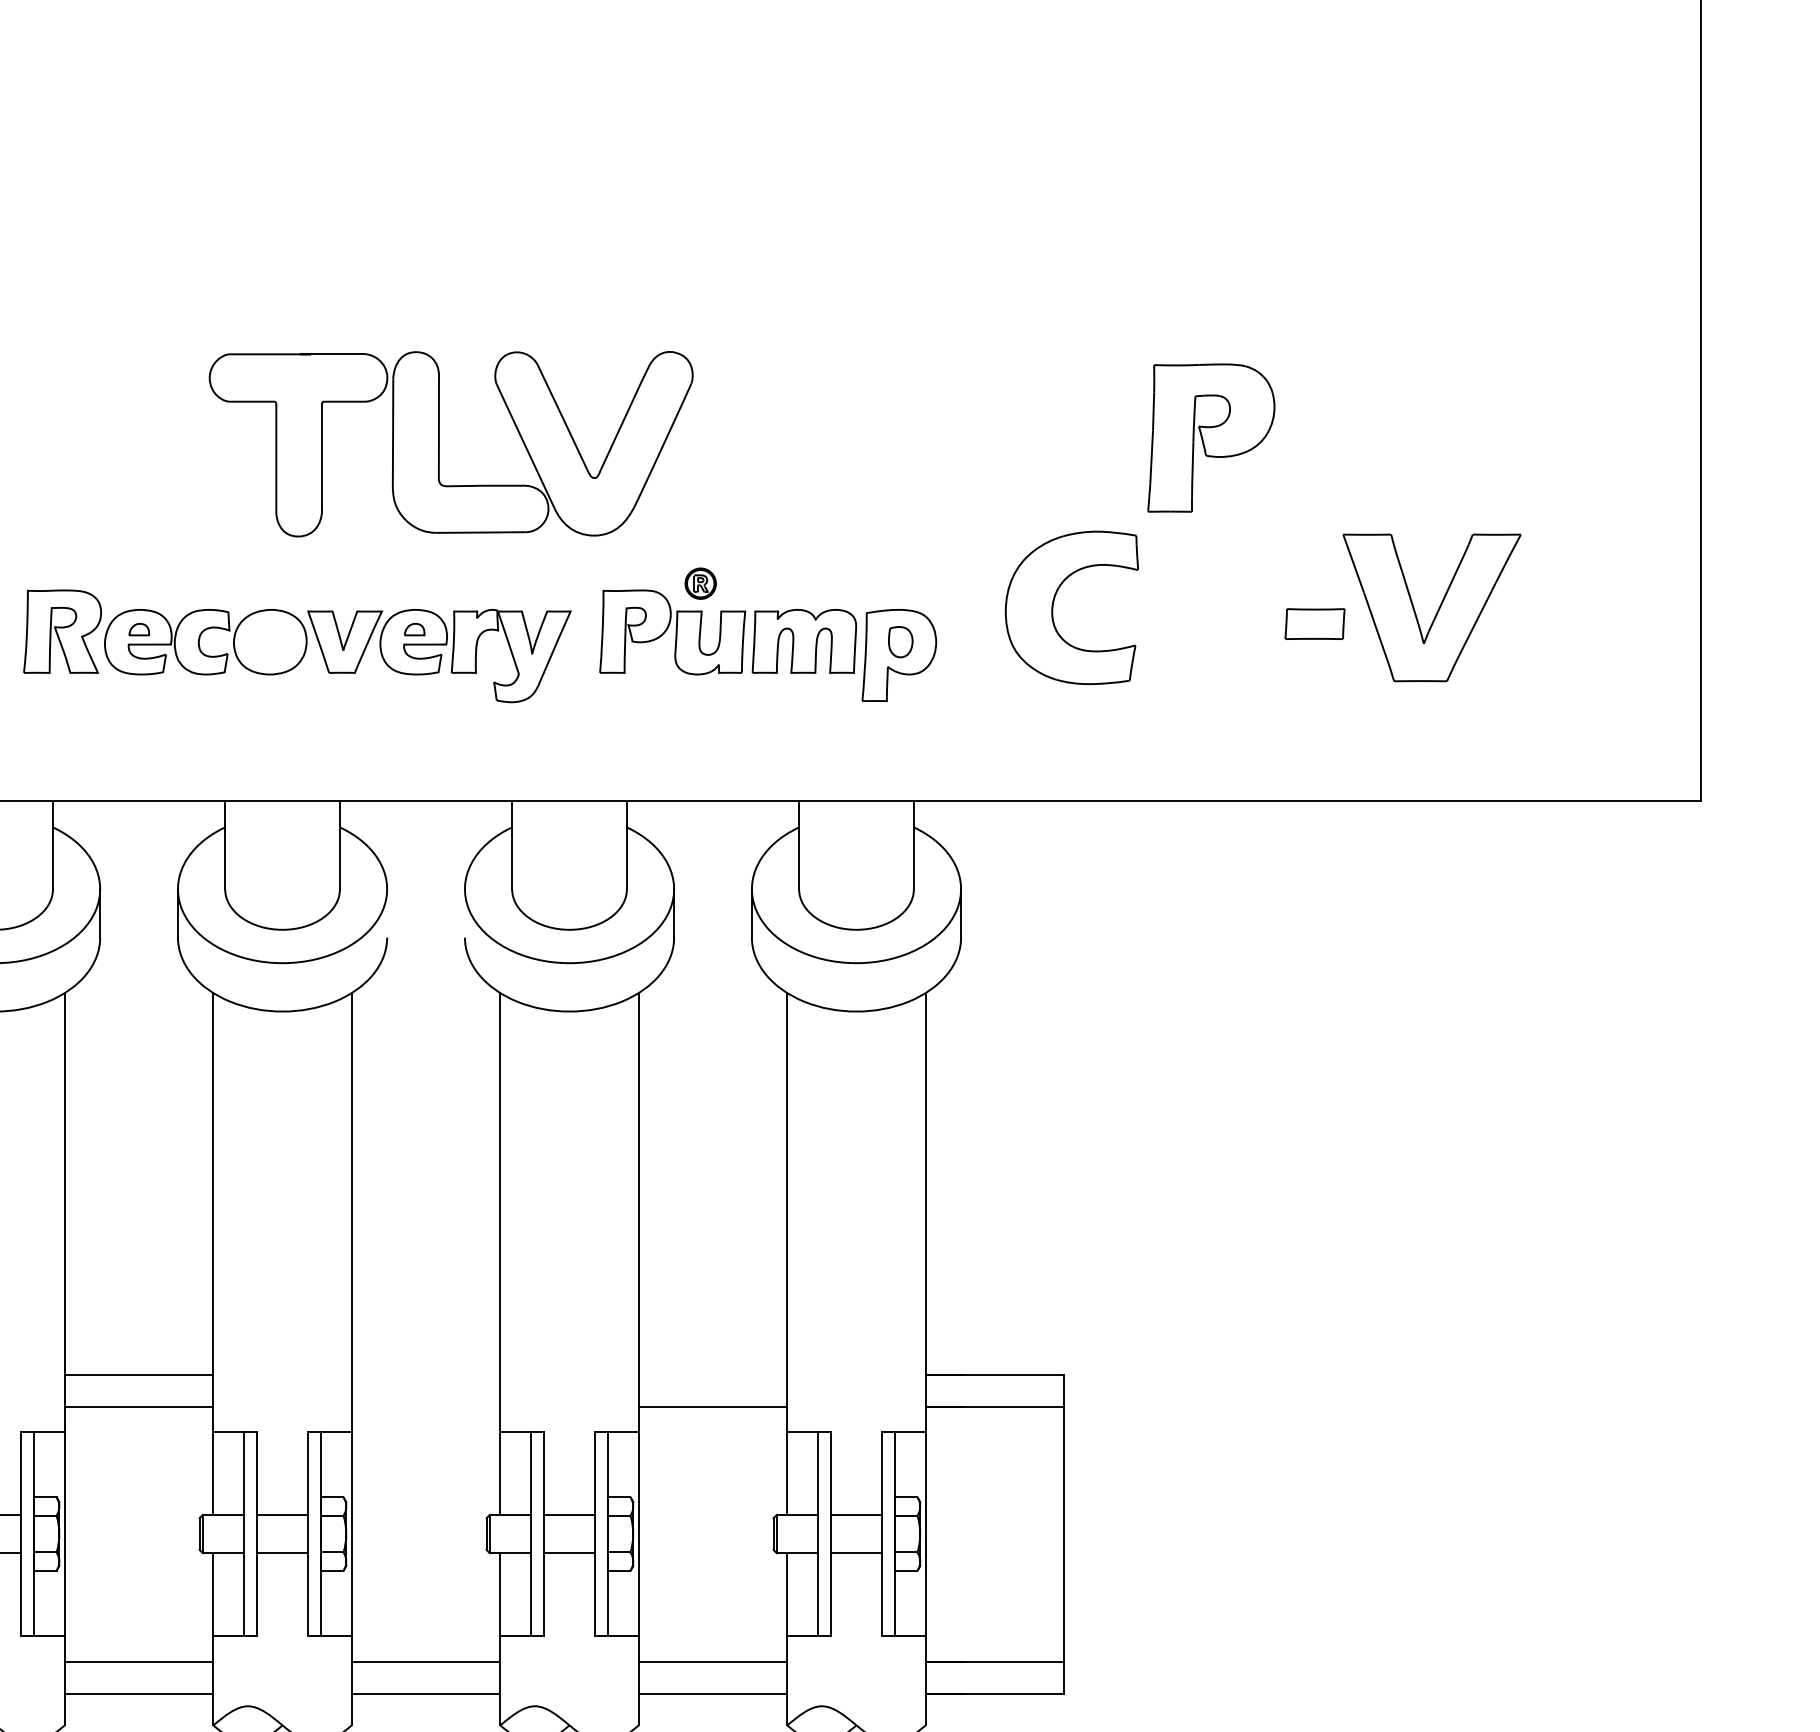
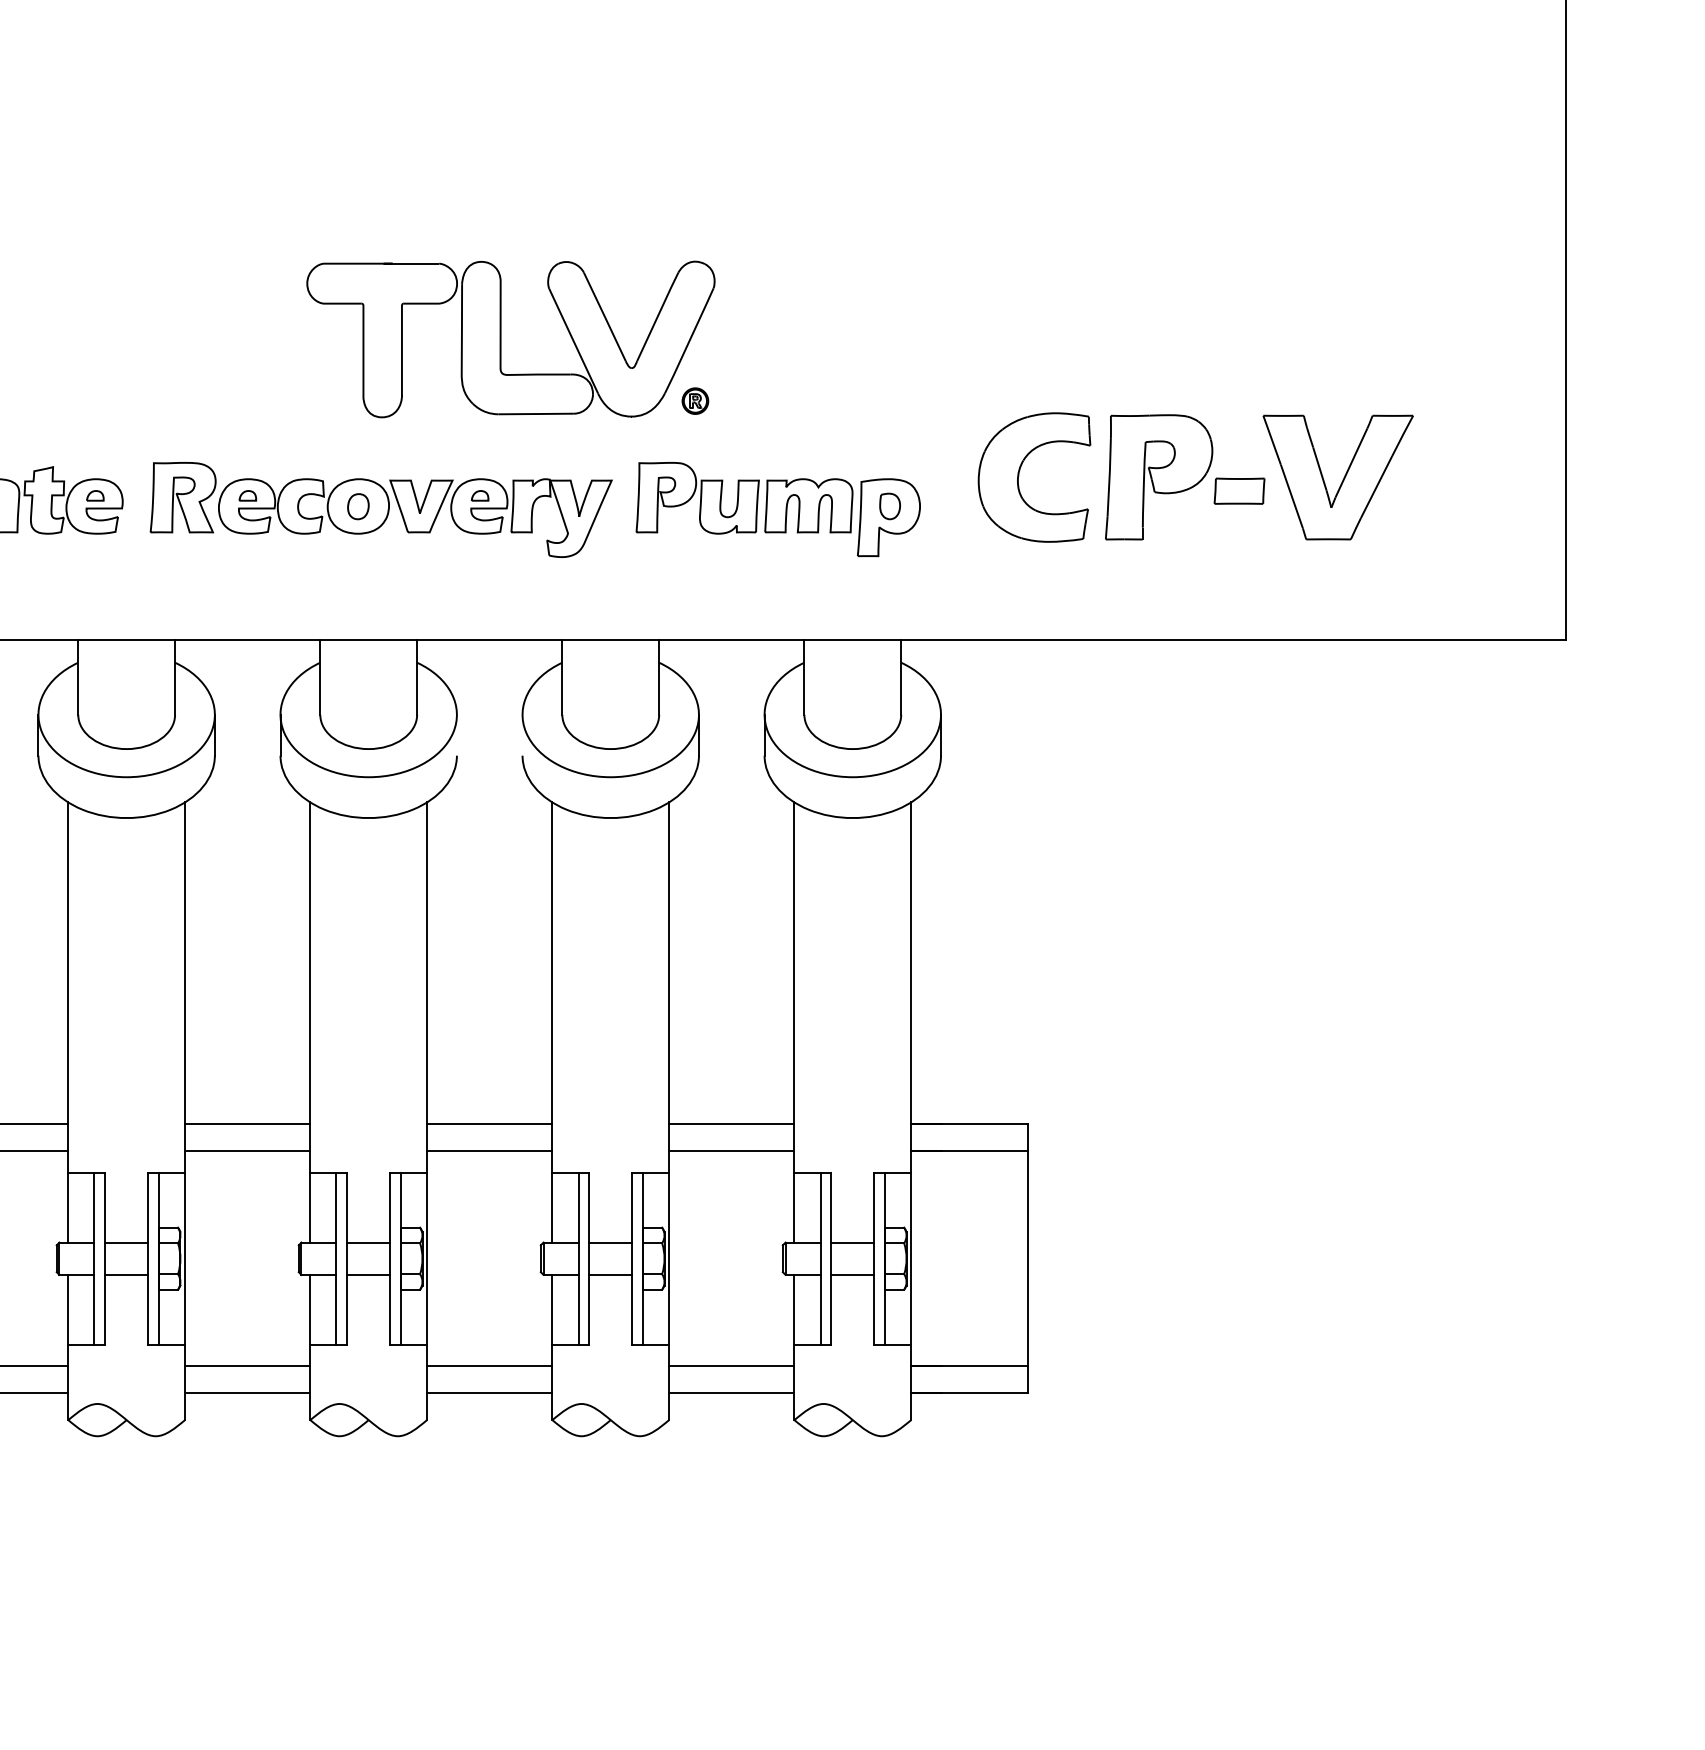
part: (1211, 438) -> (1159, 477), moved
part: (700, 582) -> (695, 400), moved
part: (270, 642) -> (358, 506), added
line: (425, 1374) -> (489, 1124), added
line: (712, 1374) -> (731, 1124), added
line: (425, 1406) -> (489, 1151), added

